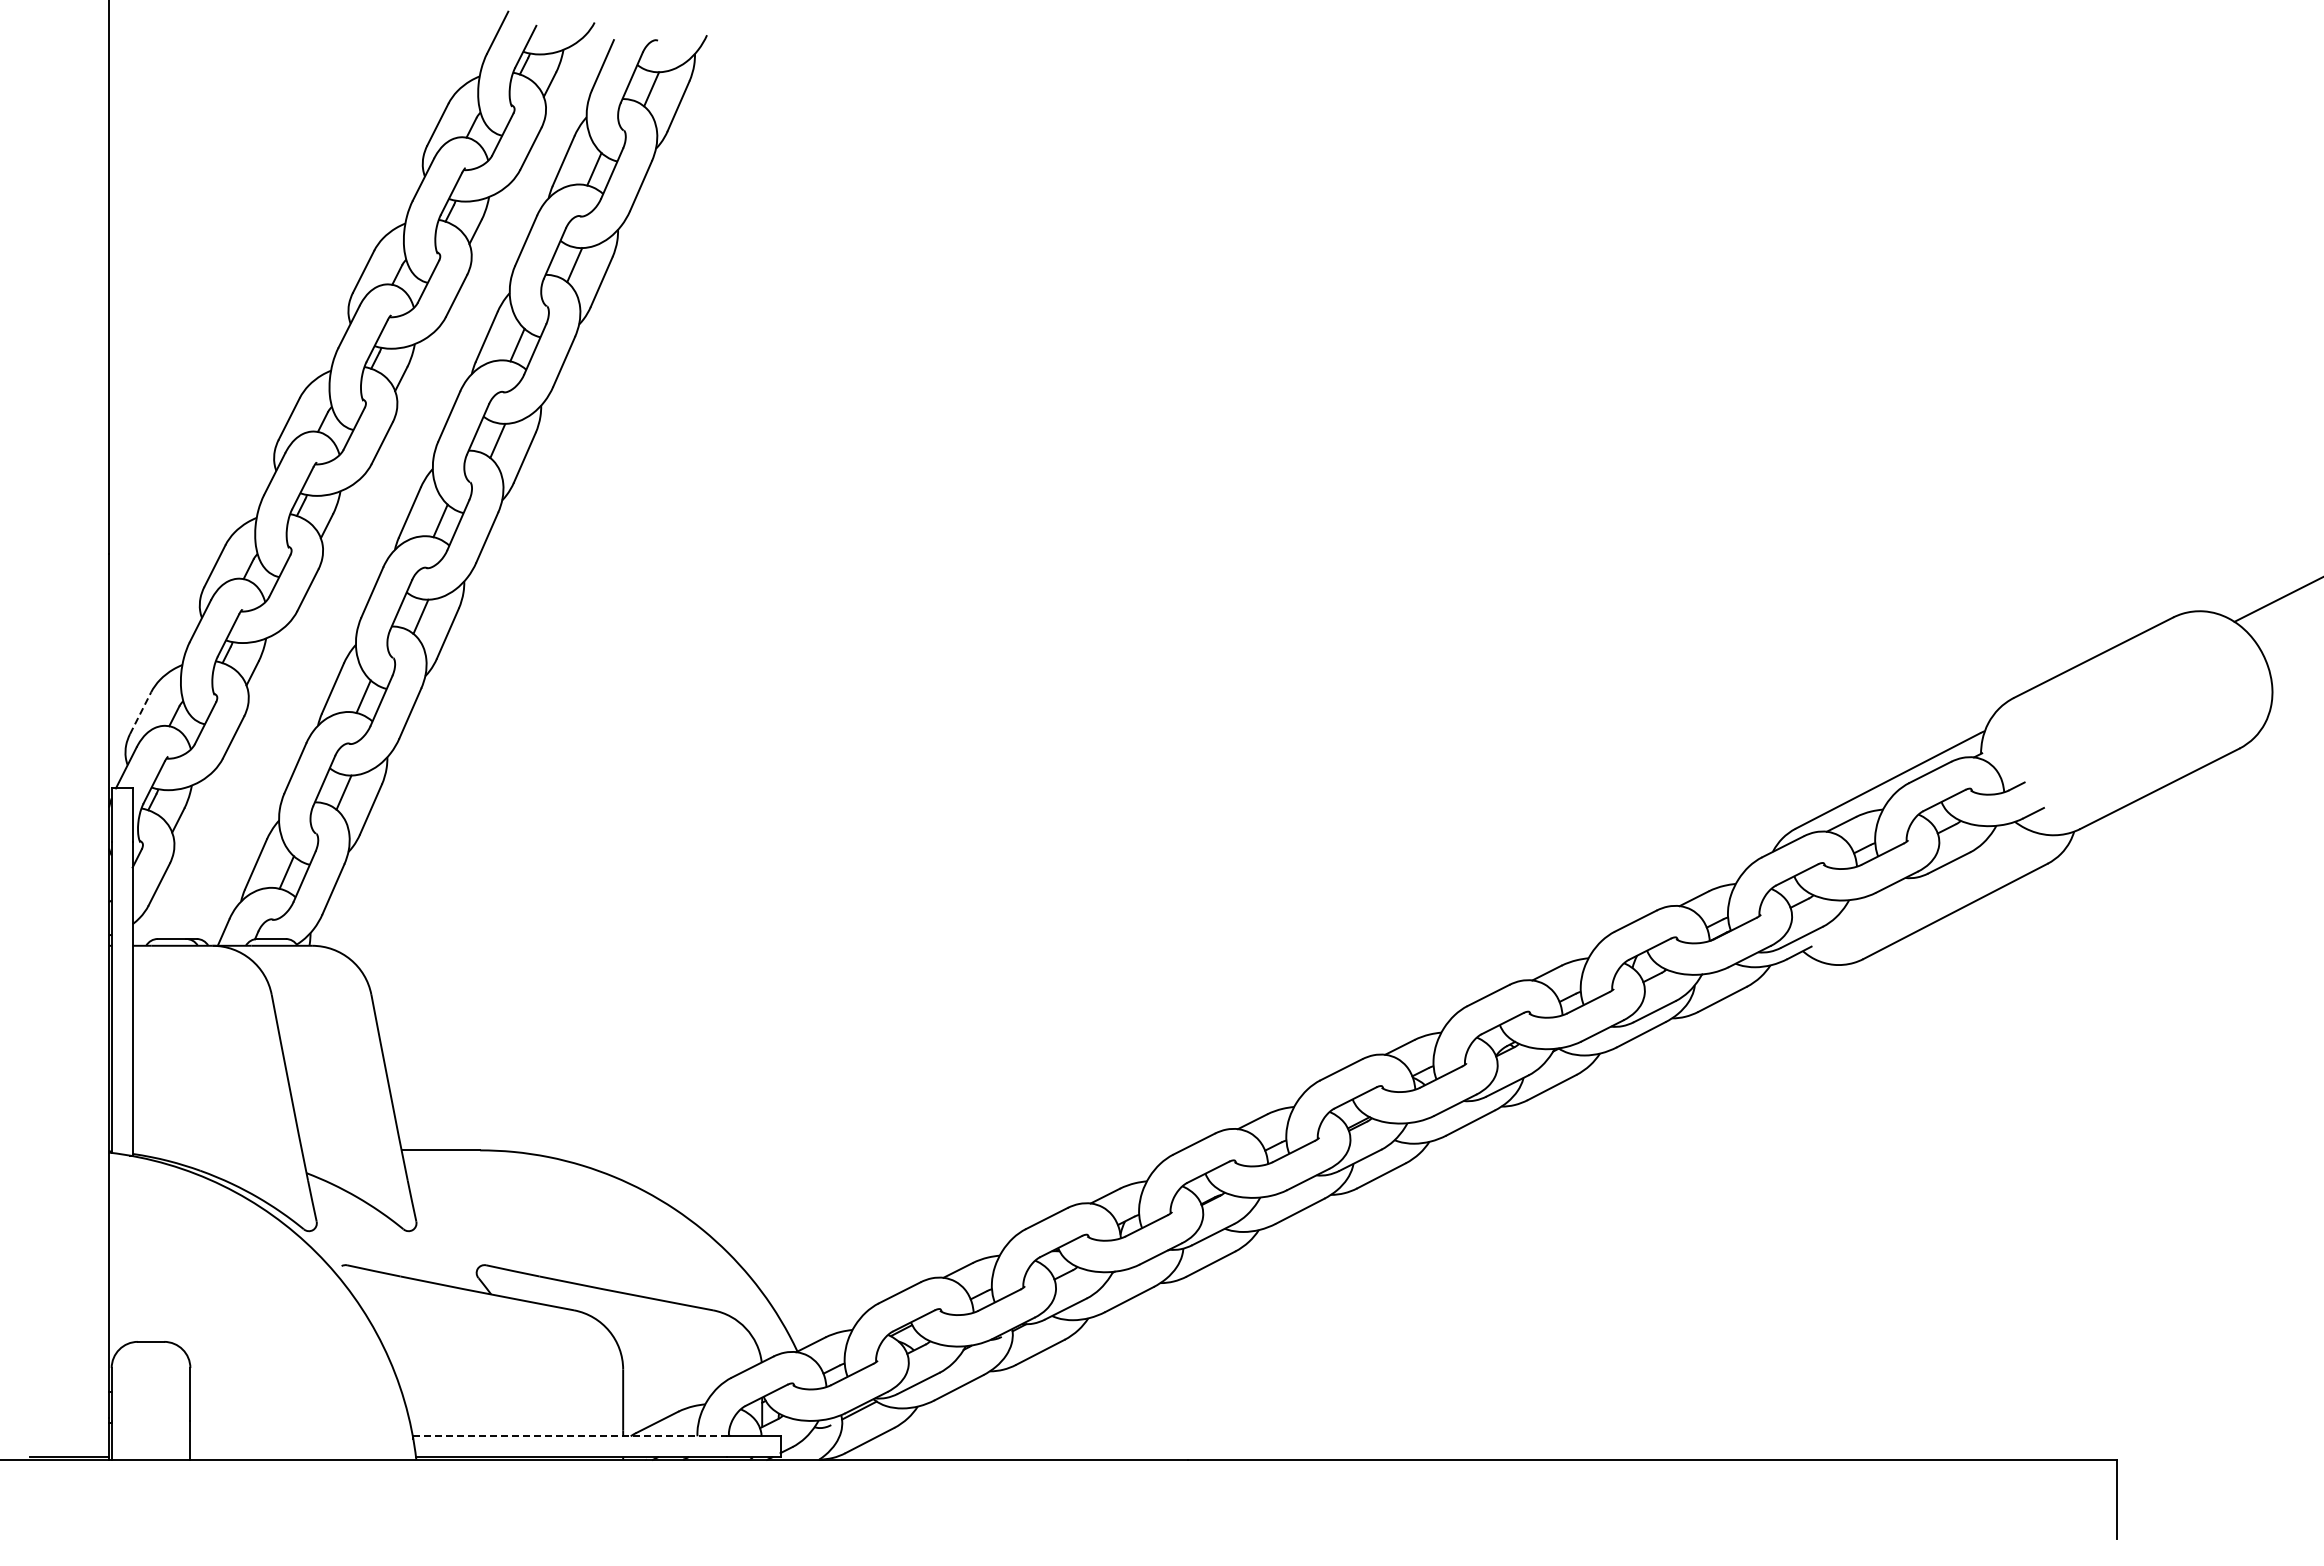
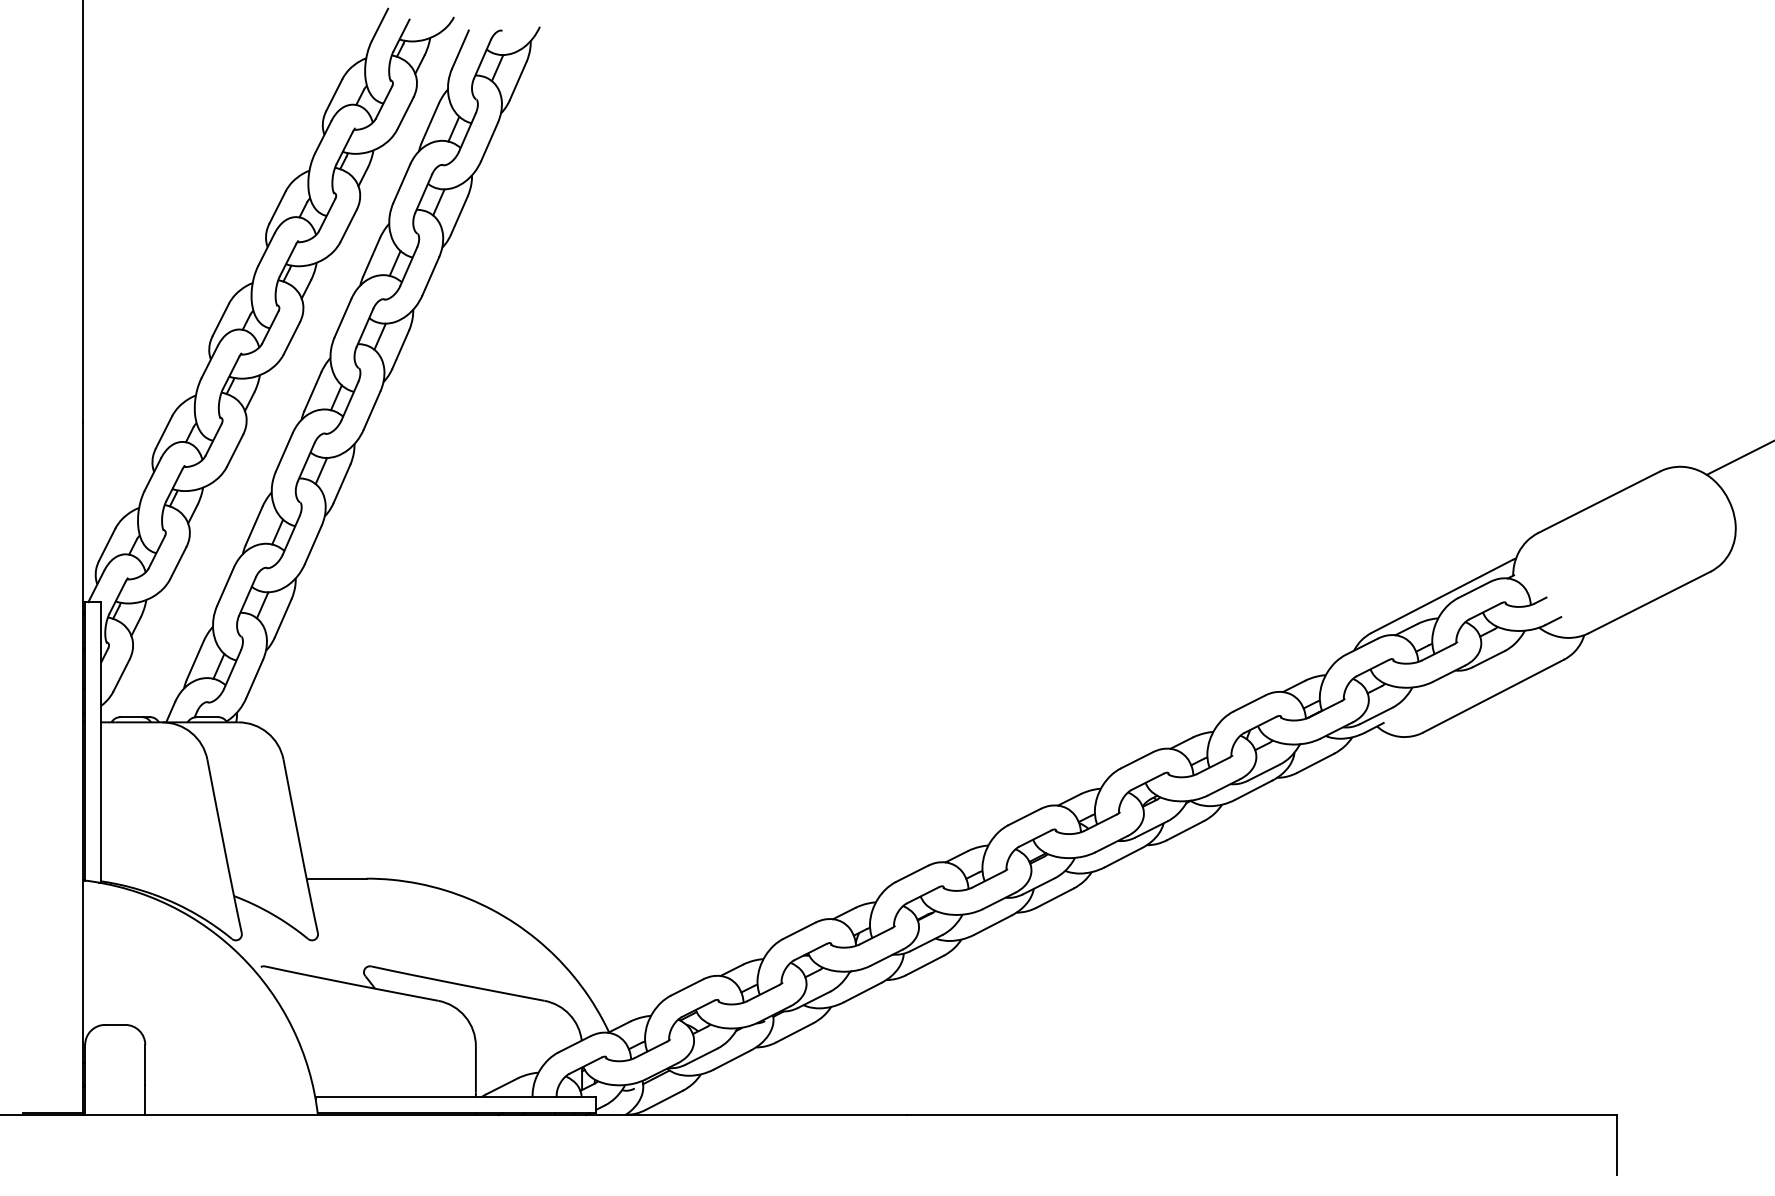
line: (140, 712) -> (107, 544), dashed -> solid
line: (570, 1436) -> (435, 1097), dashed -> solid

